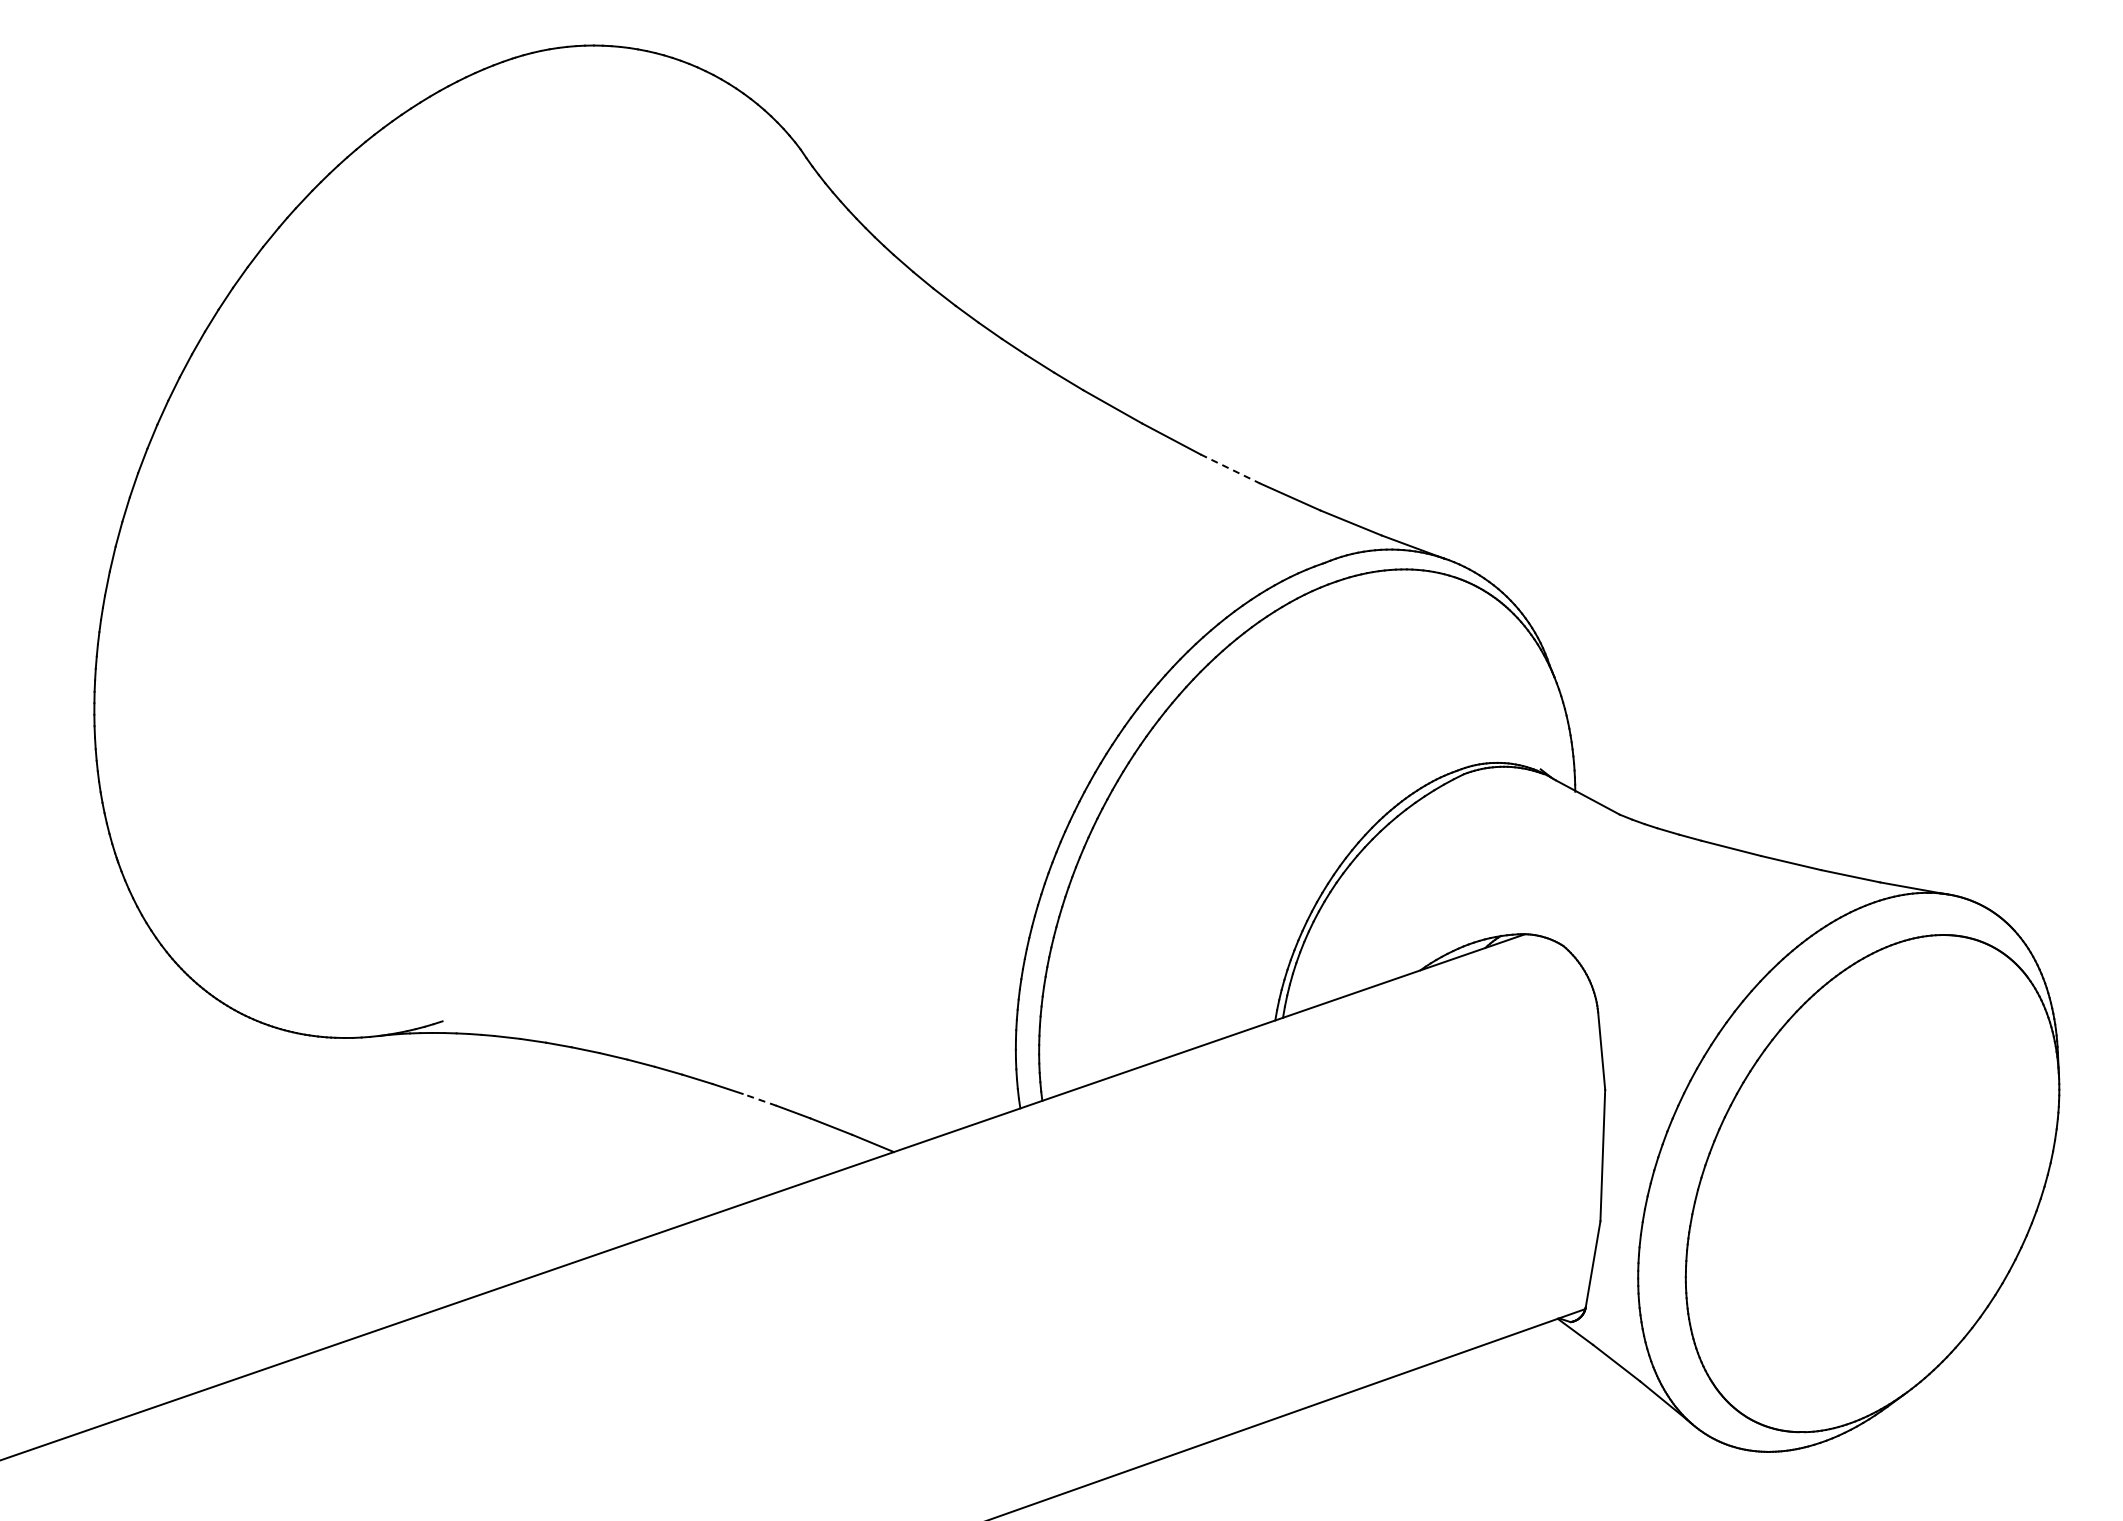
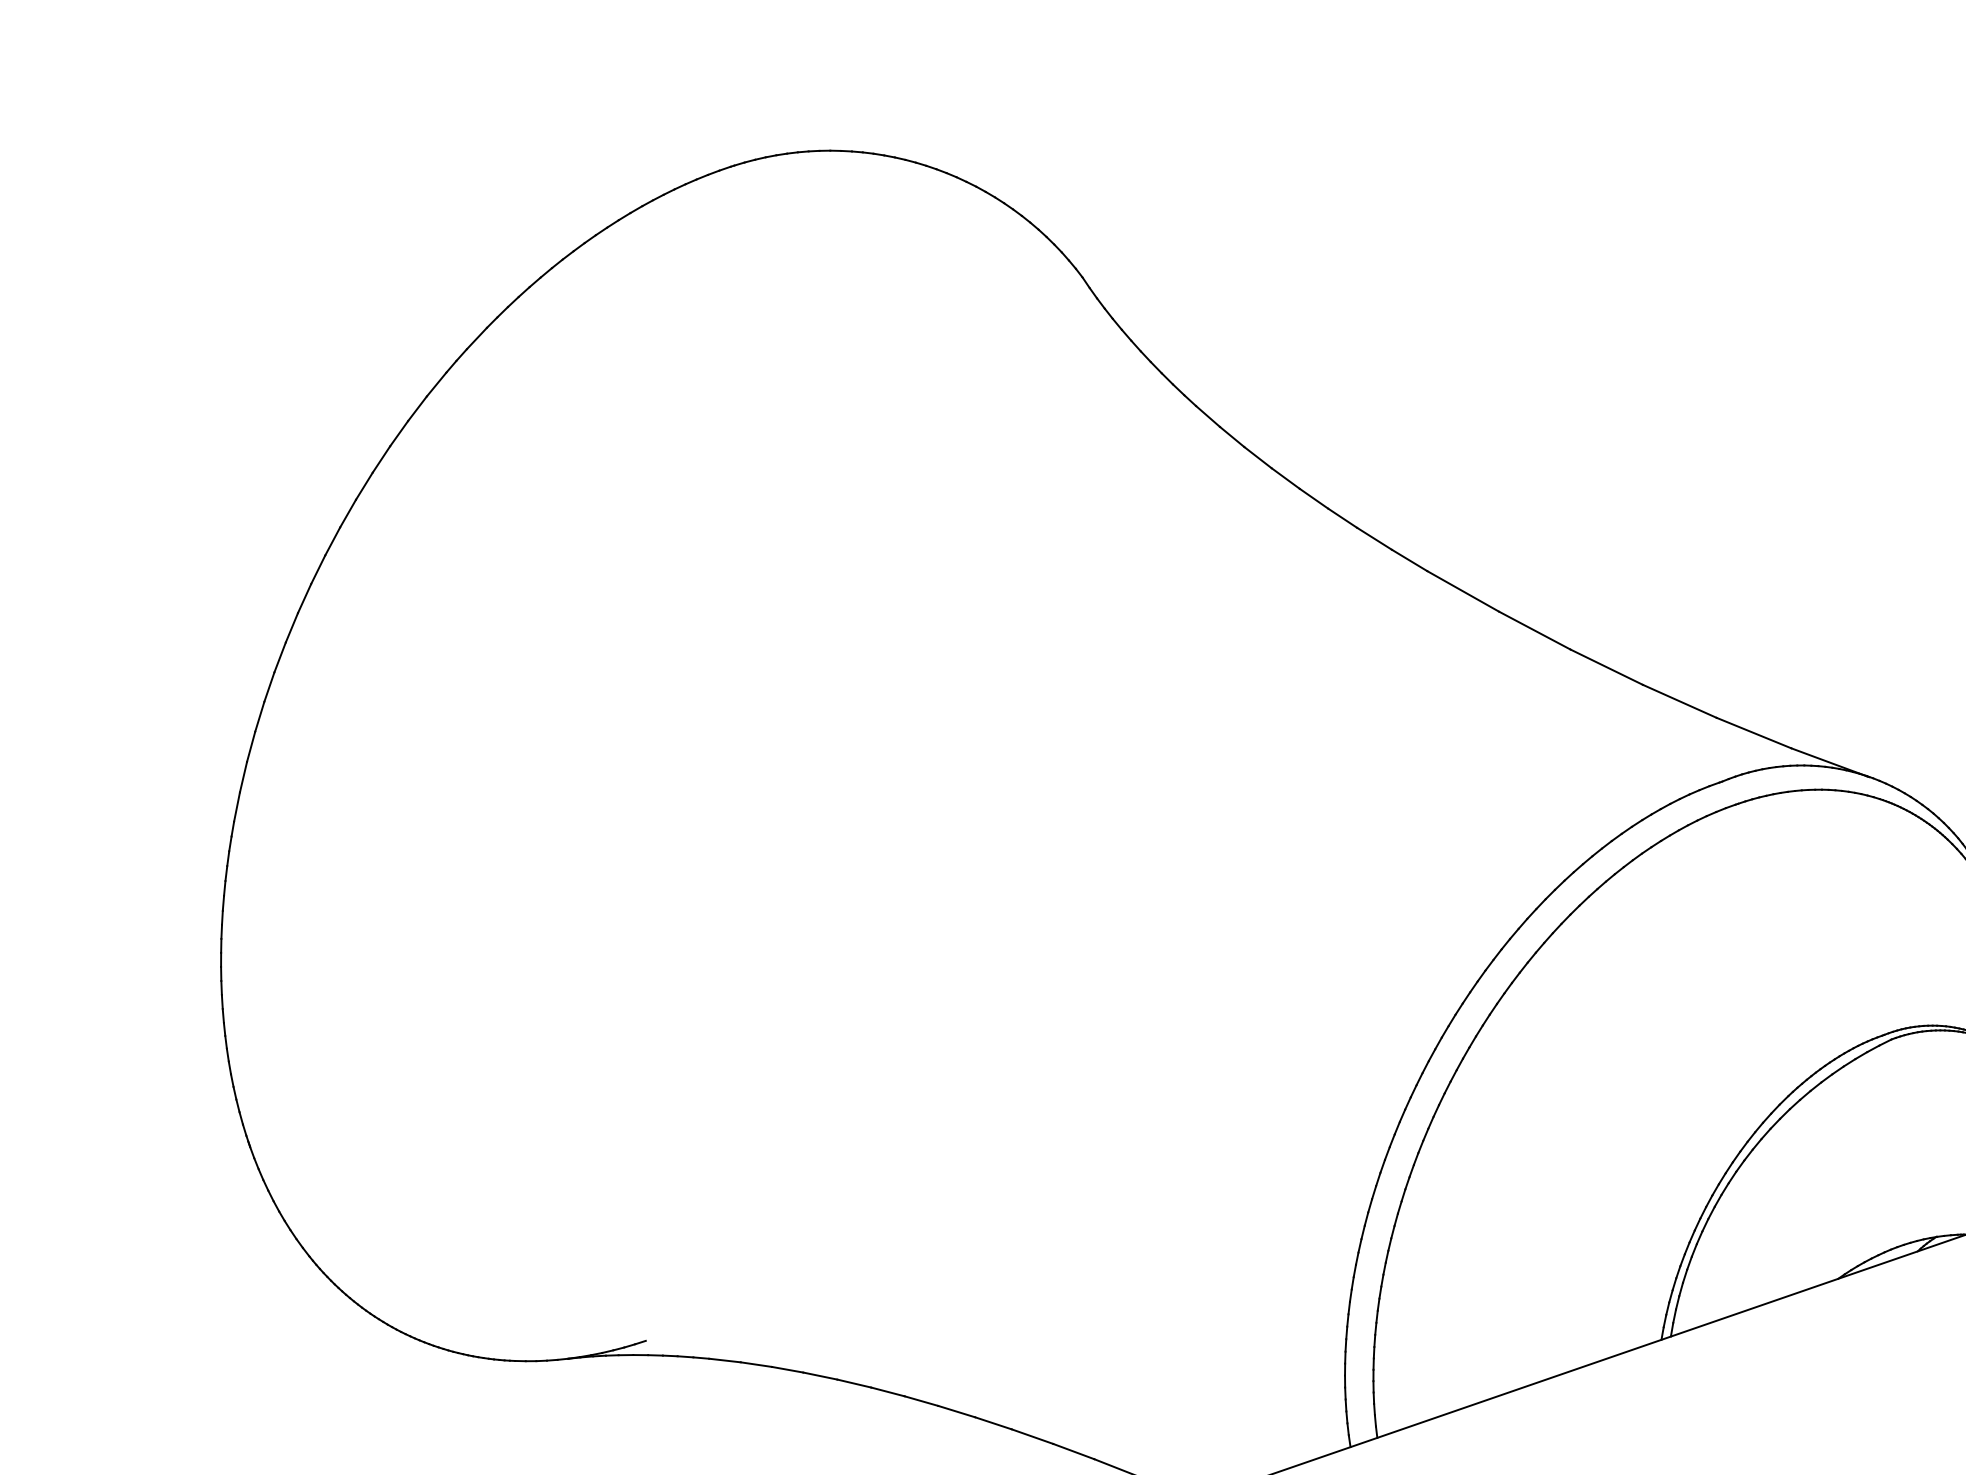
line: (1230, 469) -> (1606, 667), dashed -> solid
line: (759, 1099) -> (1032, 1436), dashed -> solid

